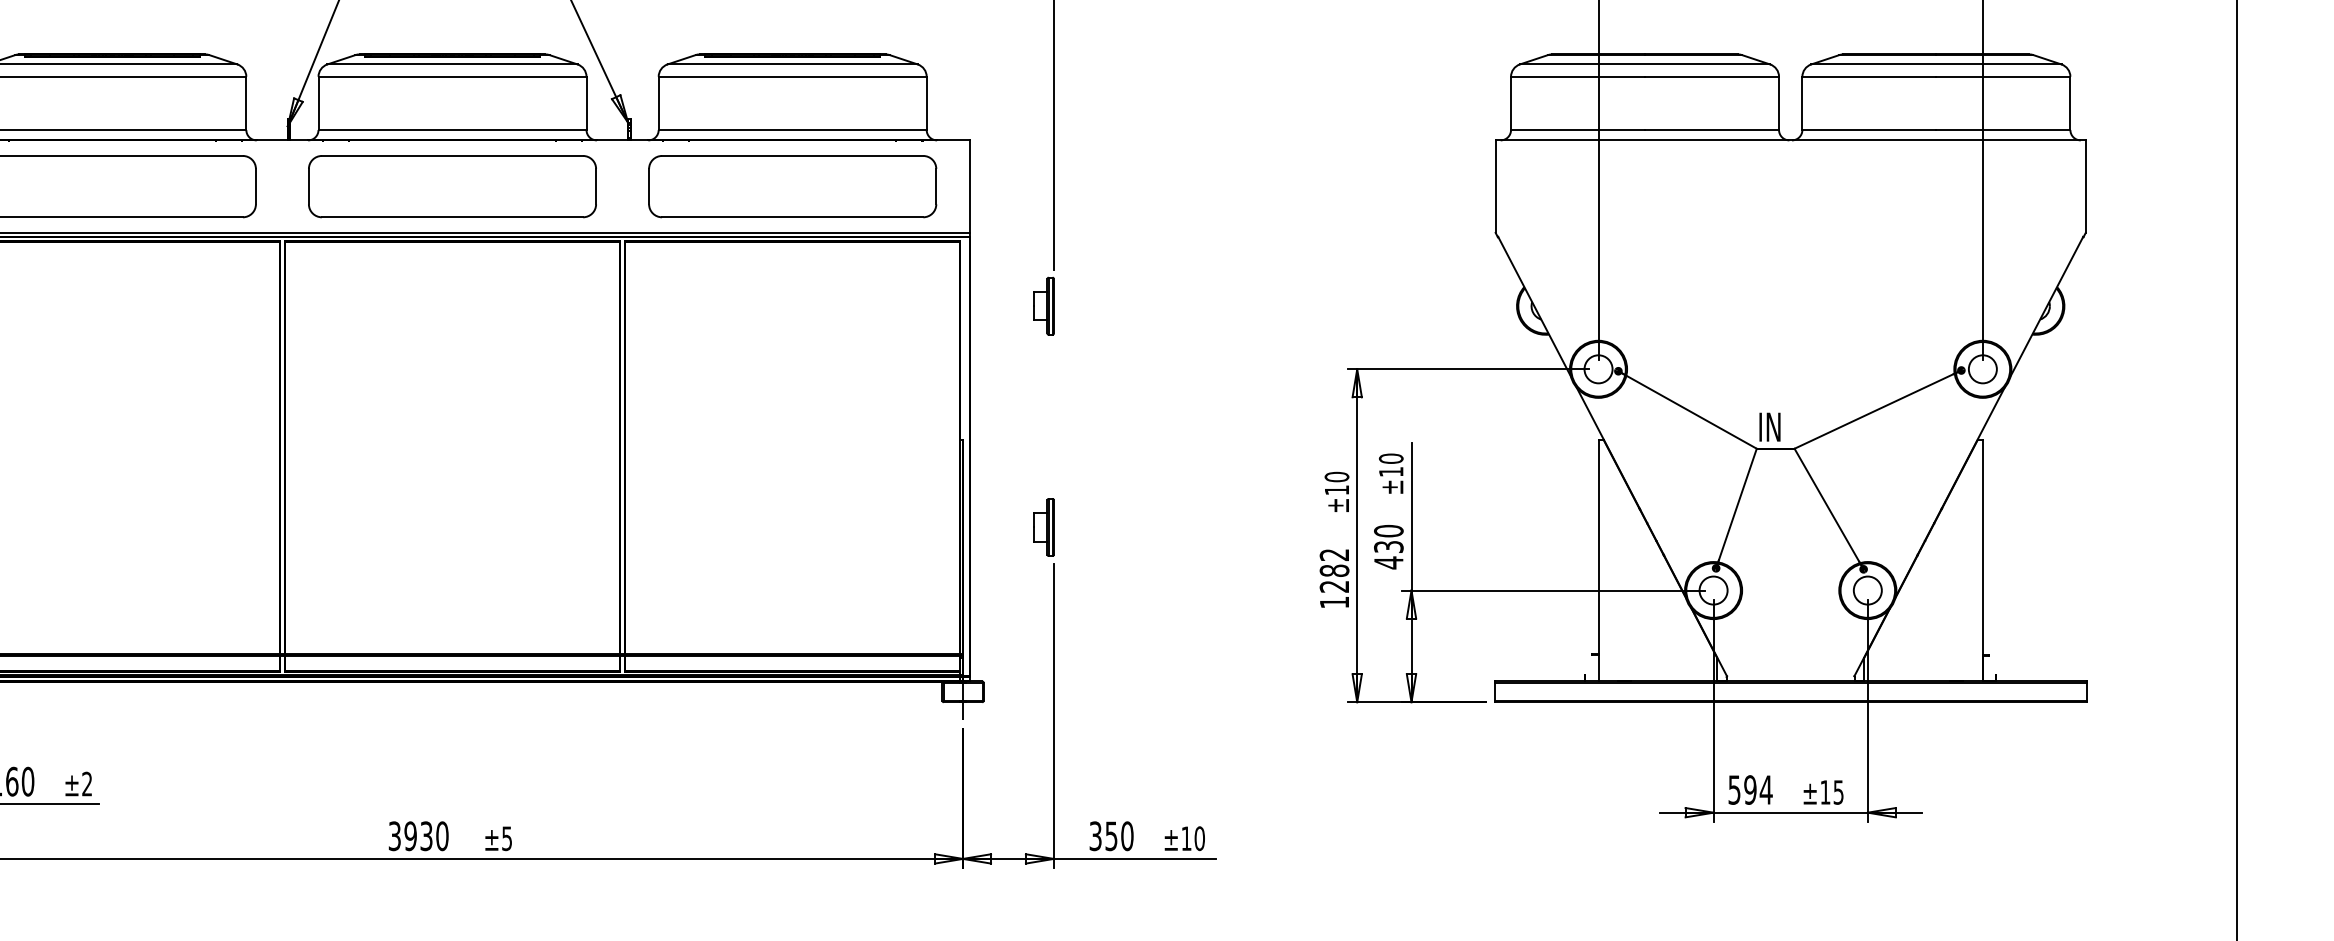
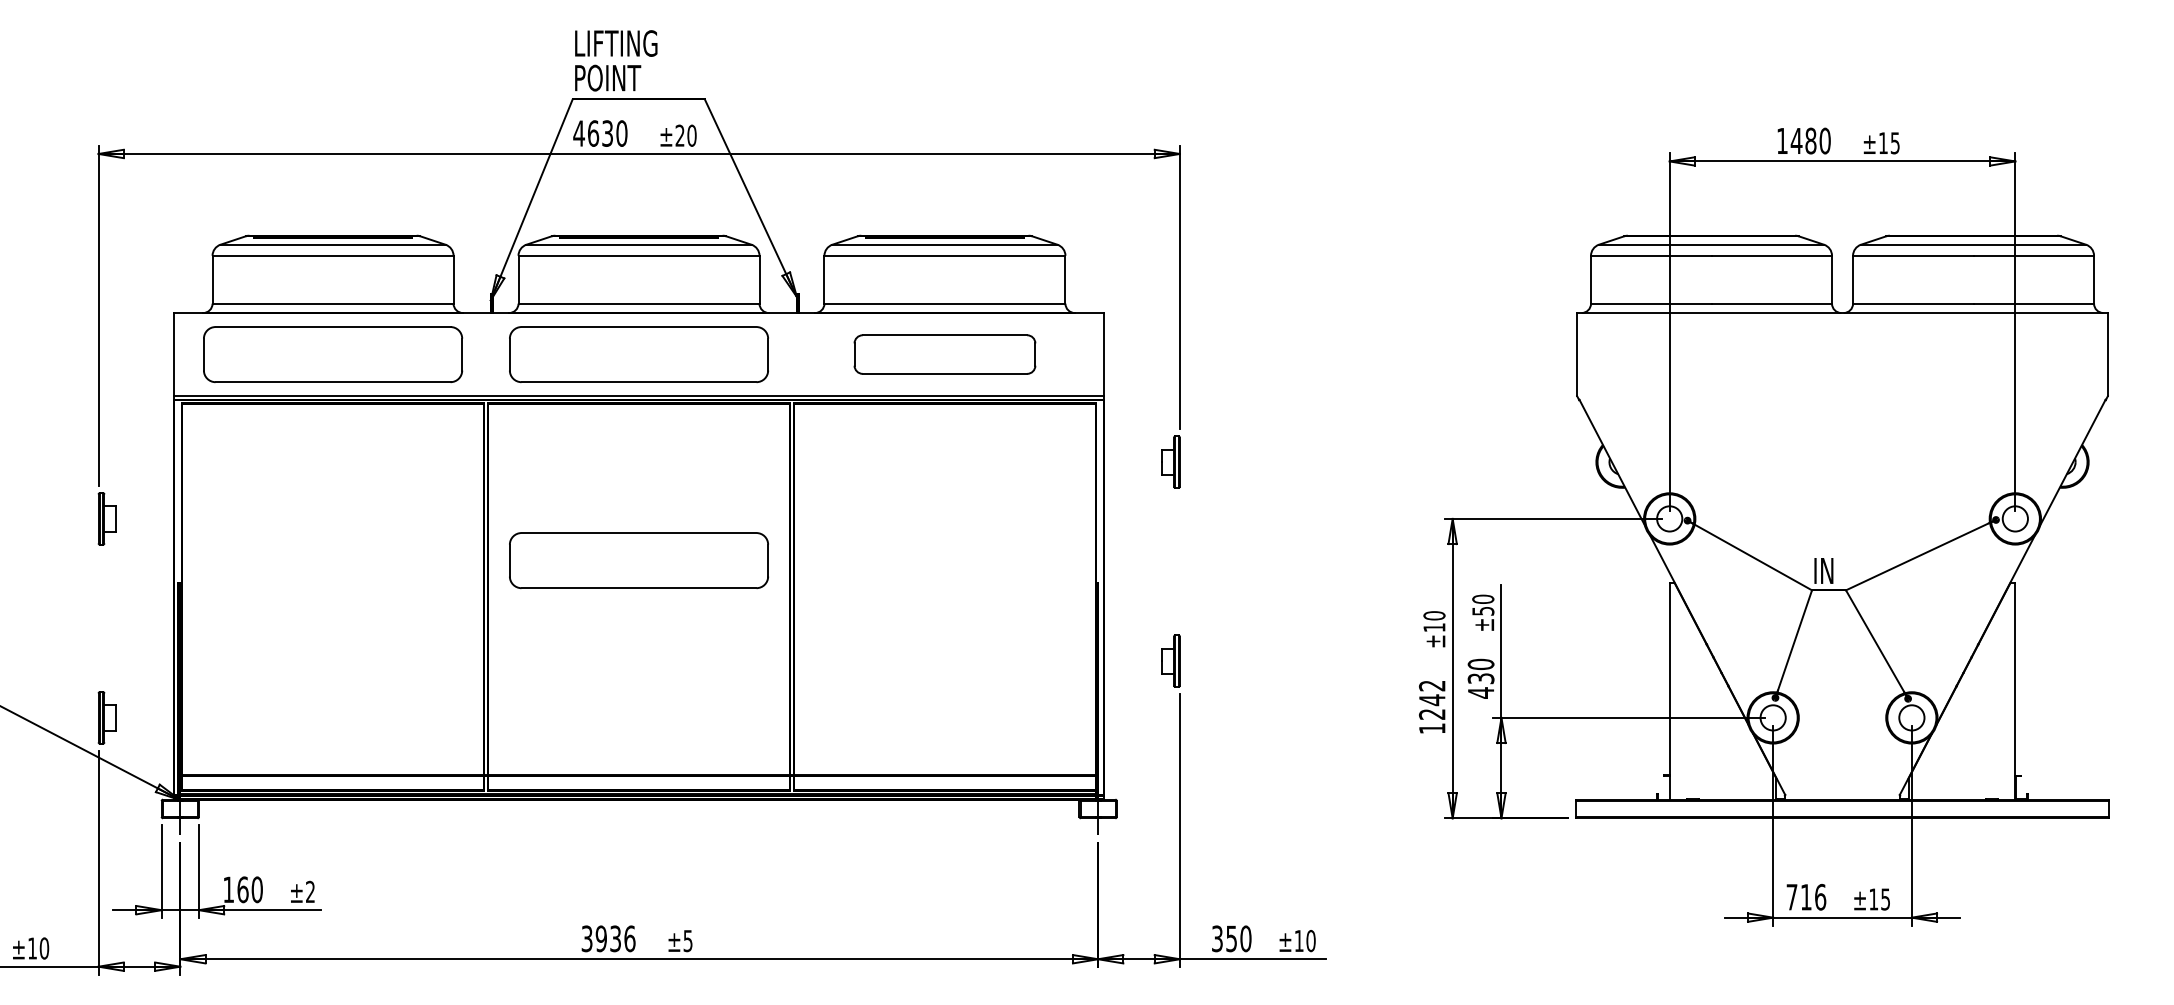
part: (792, 186) -> (944, 354), size x0.7
part: (451, 415) -> (638, 560), added
text: (1391, 472) -> (1483, 611), ±10 -> ±50
text: (1333, 571) -> (1431, 700), 1282 -> 1242
text: (1750, 790) -> (1806, 897), 594 -> 716
text: (441, 835) -> (629, 938), 3930 -> 3936

